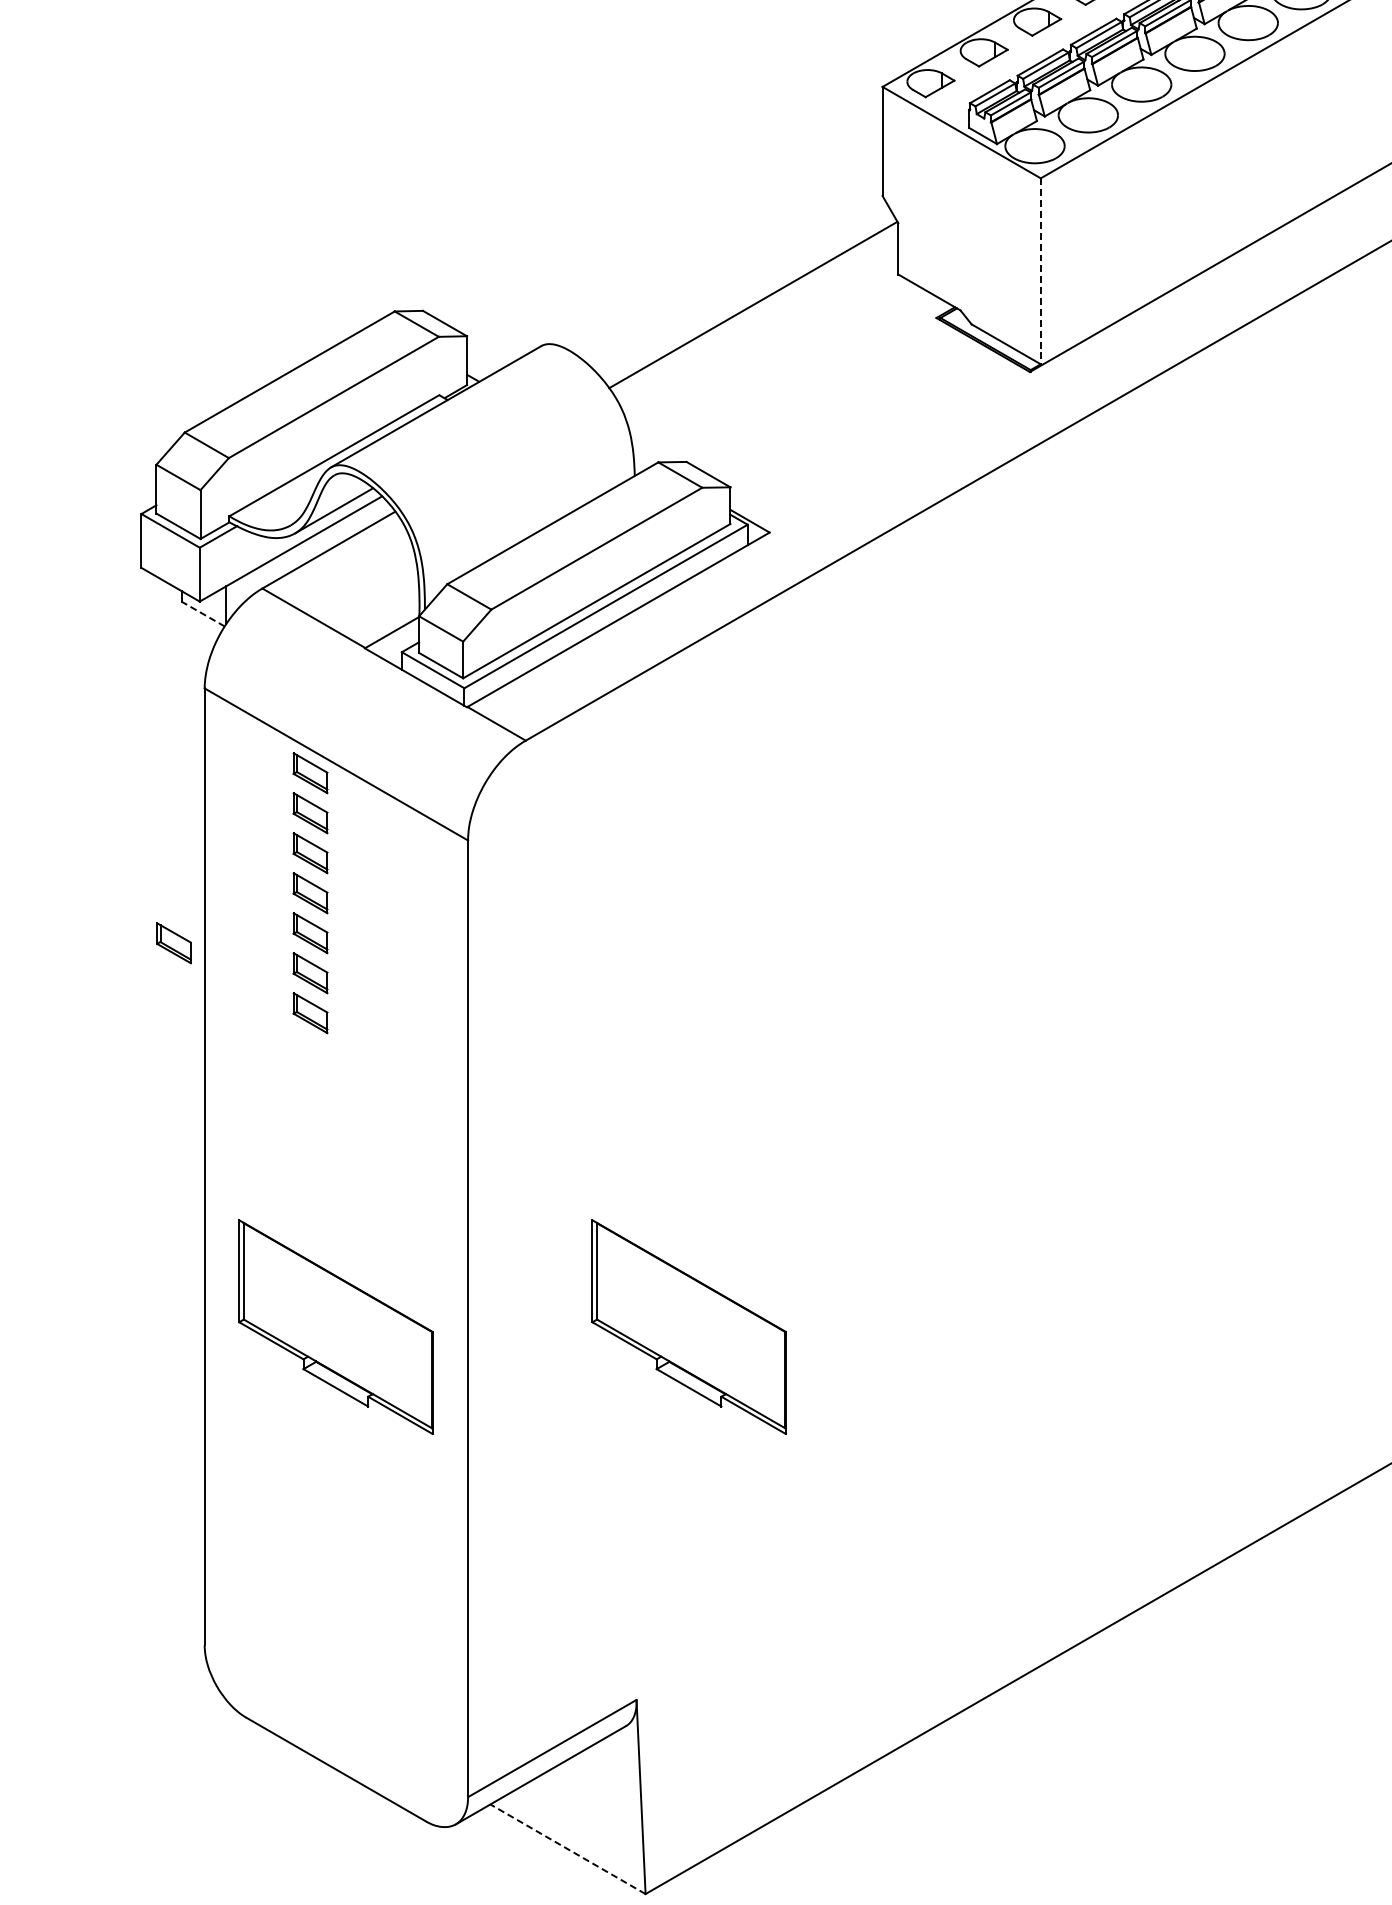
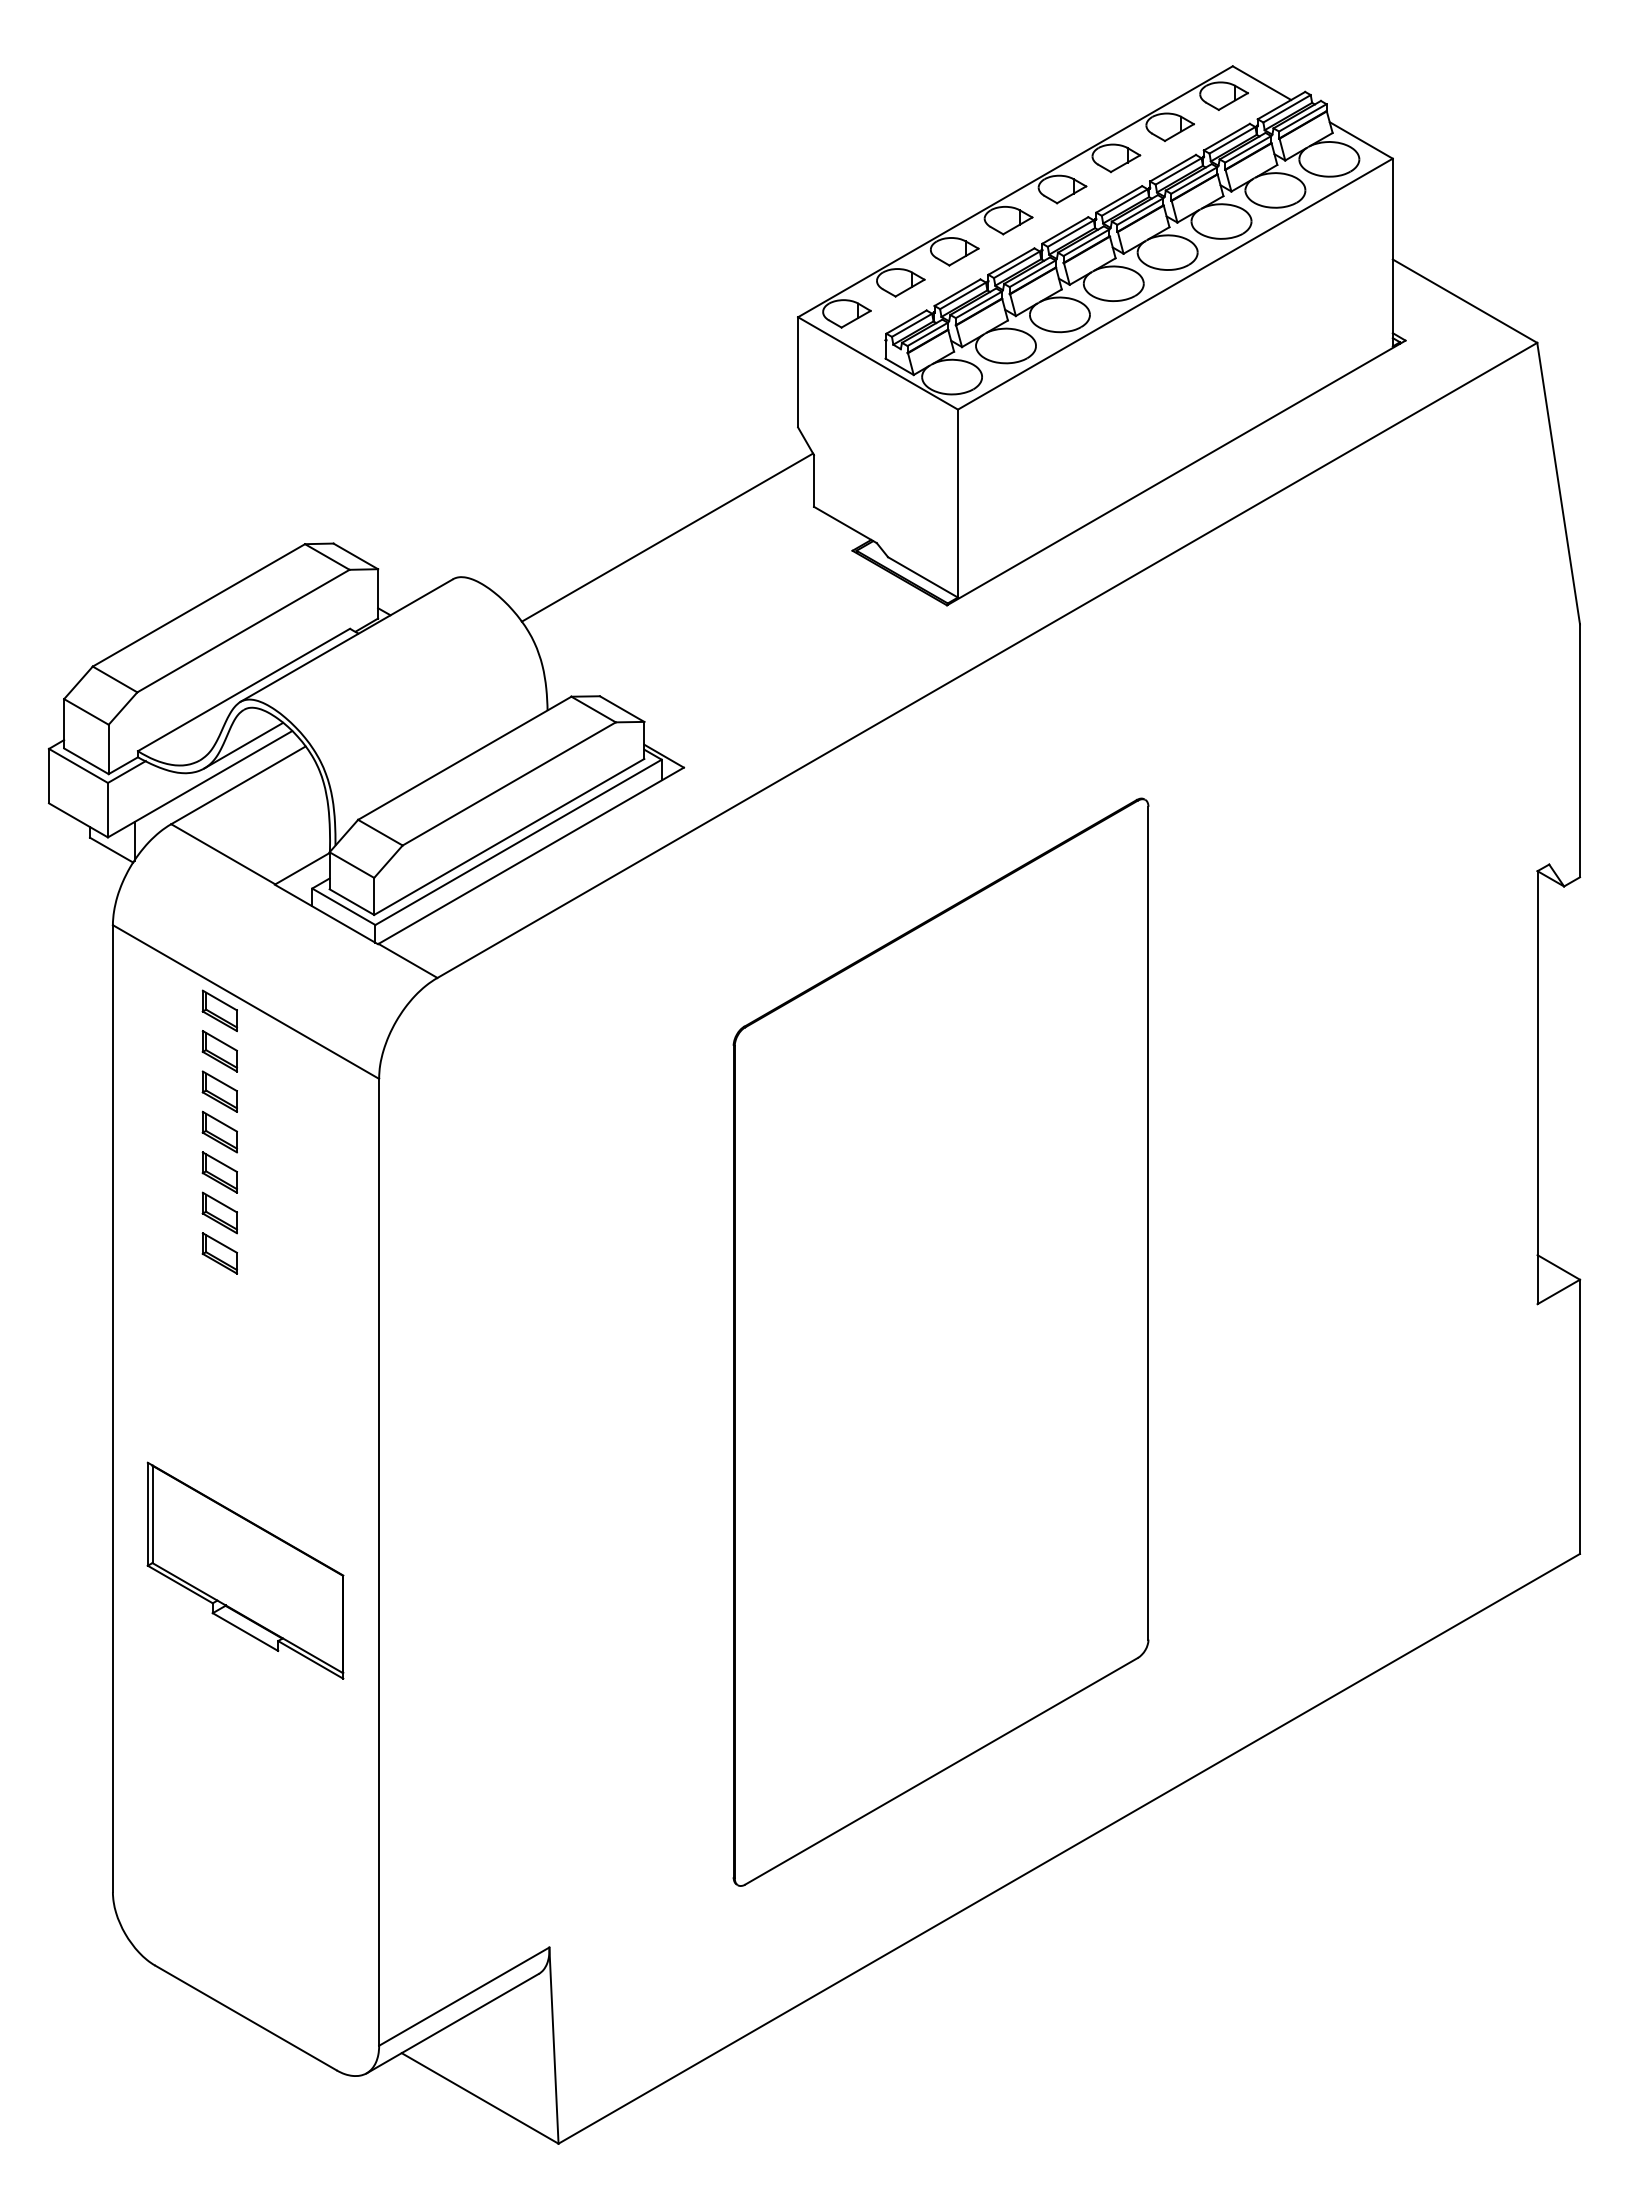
line: (1040, 271) -> (957, 503), dashed -> solid
line: (203, 614) -> (111, 850), dashed -> solid
part: (173, 943) -> (81, 1182), removed
part: (1023, 1100) -> (940, 1341), added
part: (689, 1326) -> (602, 1570), removed
line: (568, 1849) -> (480, 2098), dashed -> solid

